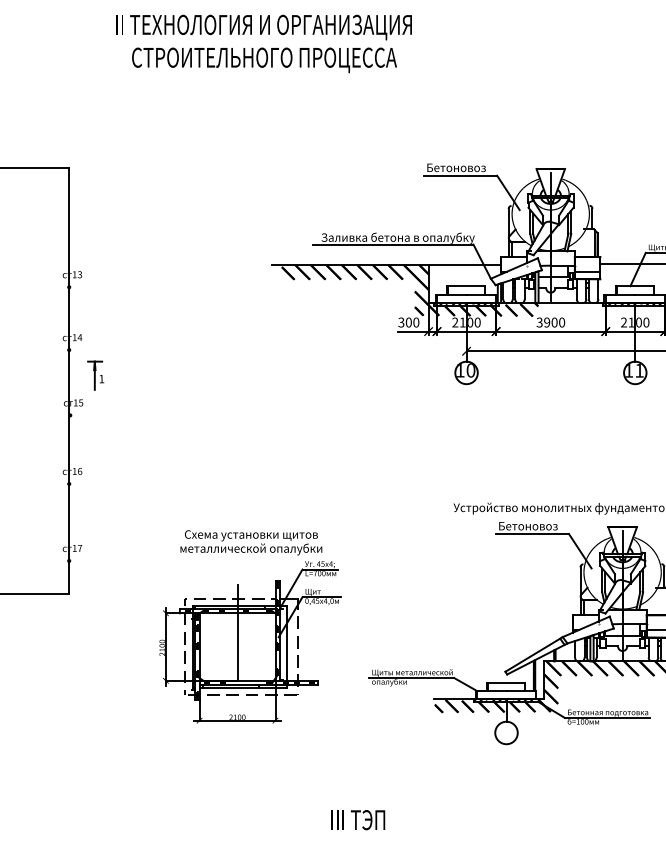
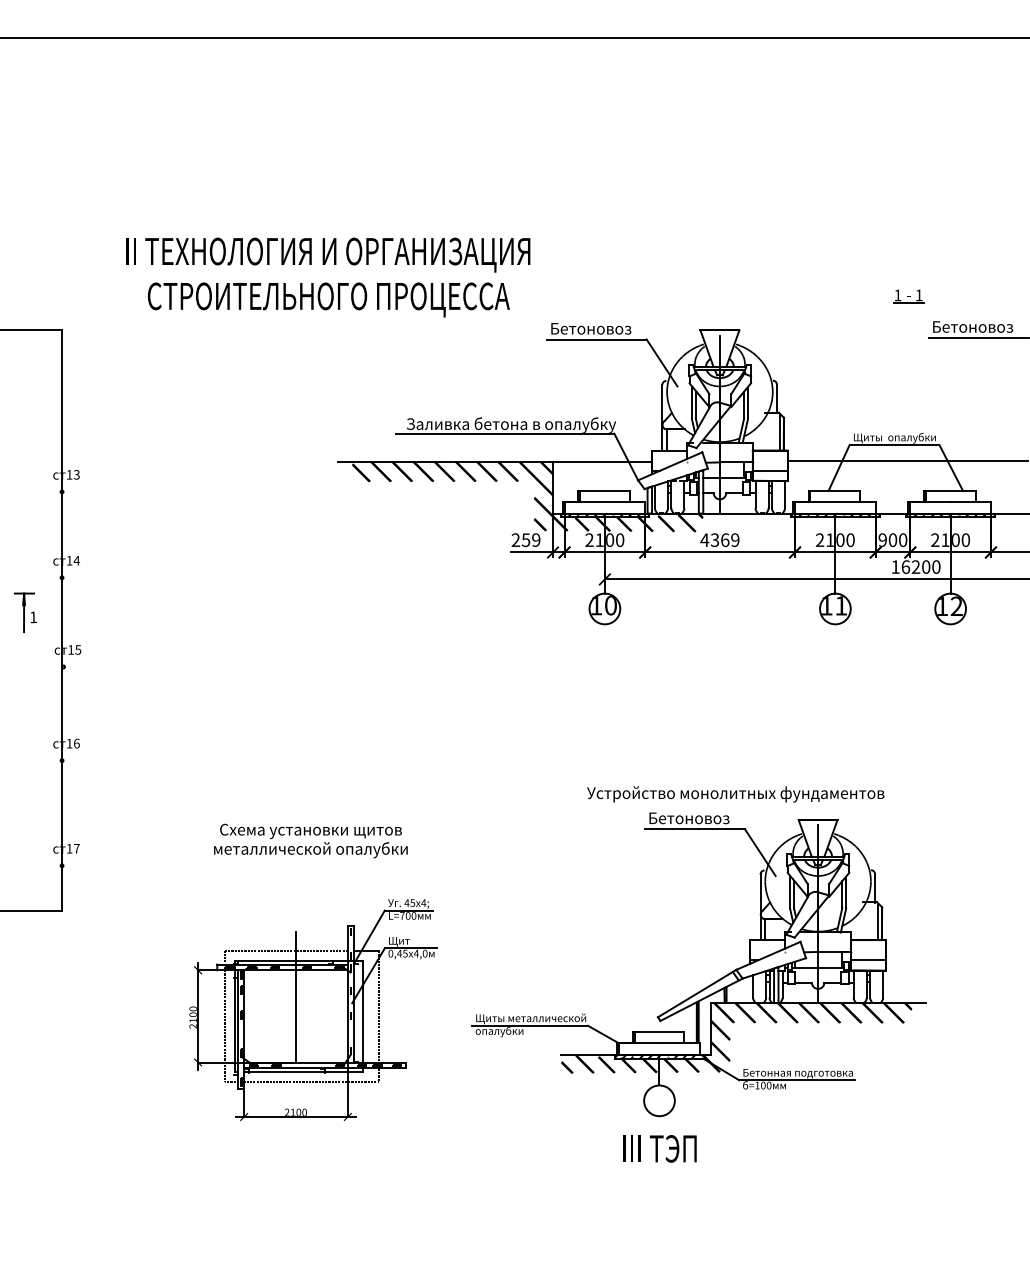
text: (264, 43) -> (328, 277), moved
text: (408, 322) -> (525, 540), 300 -> 259
text: (550, 322) -> (719, 540), 3900 -> 4369
part: (95, 375) -> (25, 612), moved
part: (250, 641) -> (313, 1009), moved
text: (357, 819) -> (659, 1148), moved

